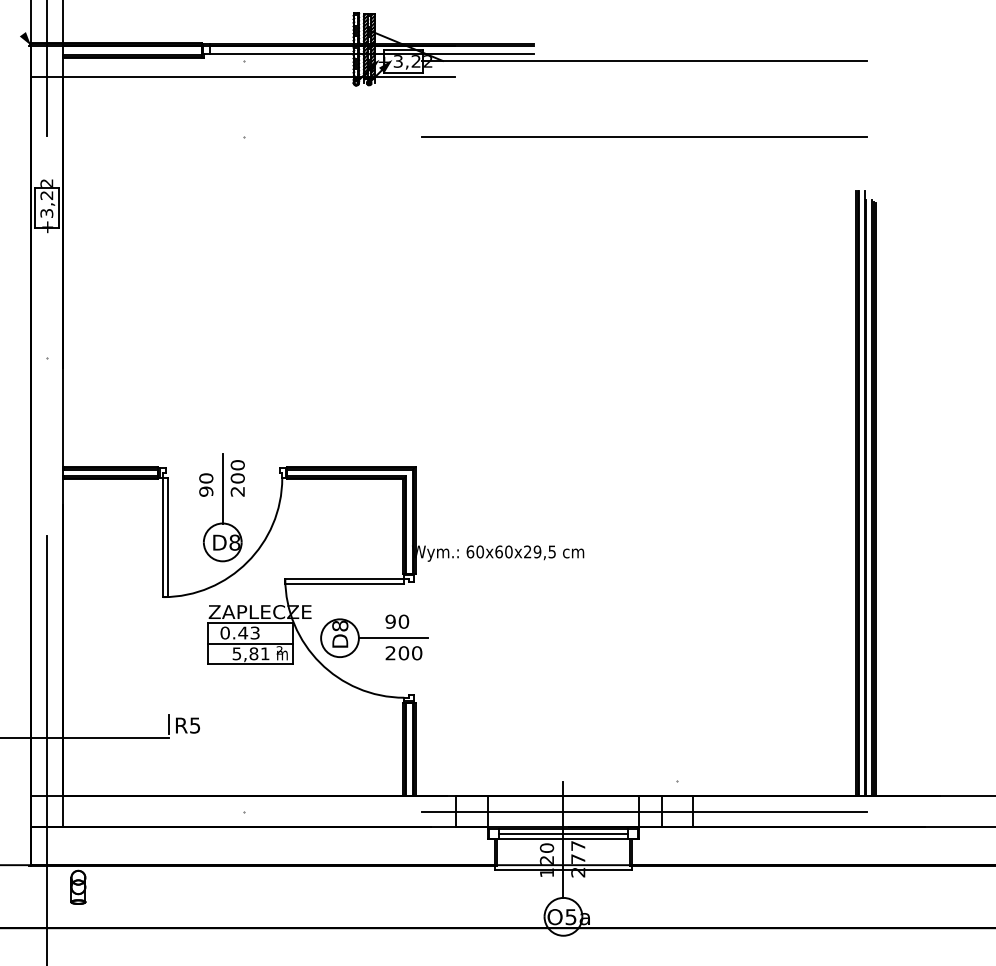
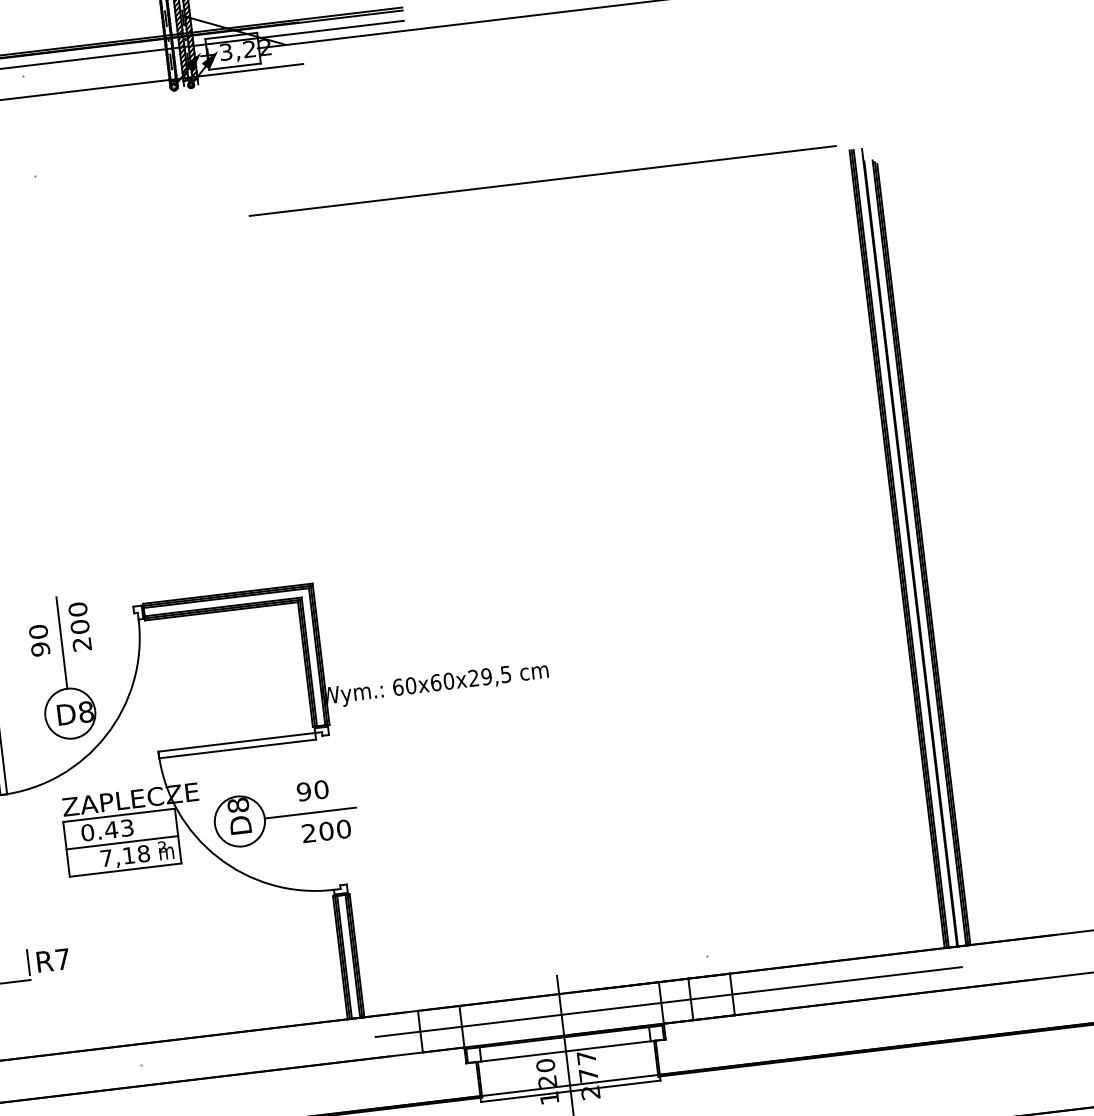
line: (644, 136) -> (542, 180), moved
text: (250, 653) -> (124, 855), 5,81 -> 7,18
text: (195, 725) -> (63, 959), R5 -> R7
line: (563, 833) -> (565, 1043), removed

